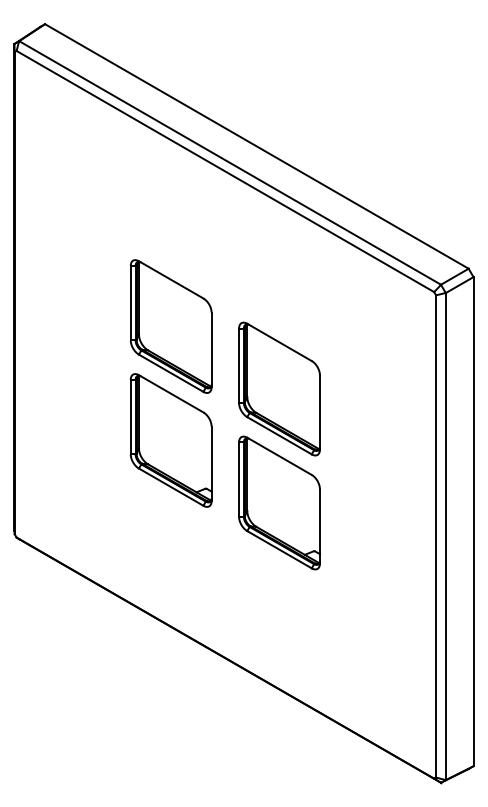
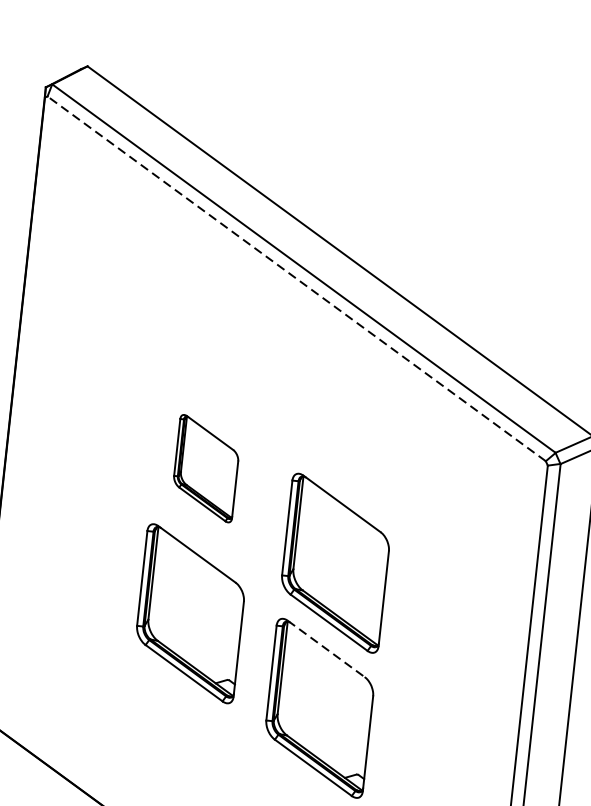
line: (224, 171) -> (295, 278), solid -> dashed
part: (170, 326) -> (205, 468), size x0.6
line: (279, 456) -> (326, 649), solid -> dashed

